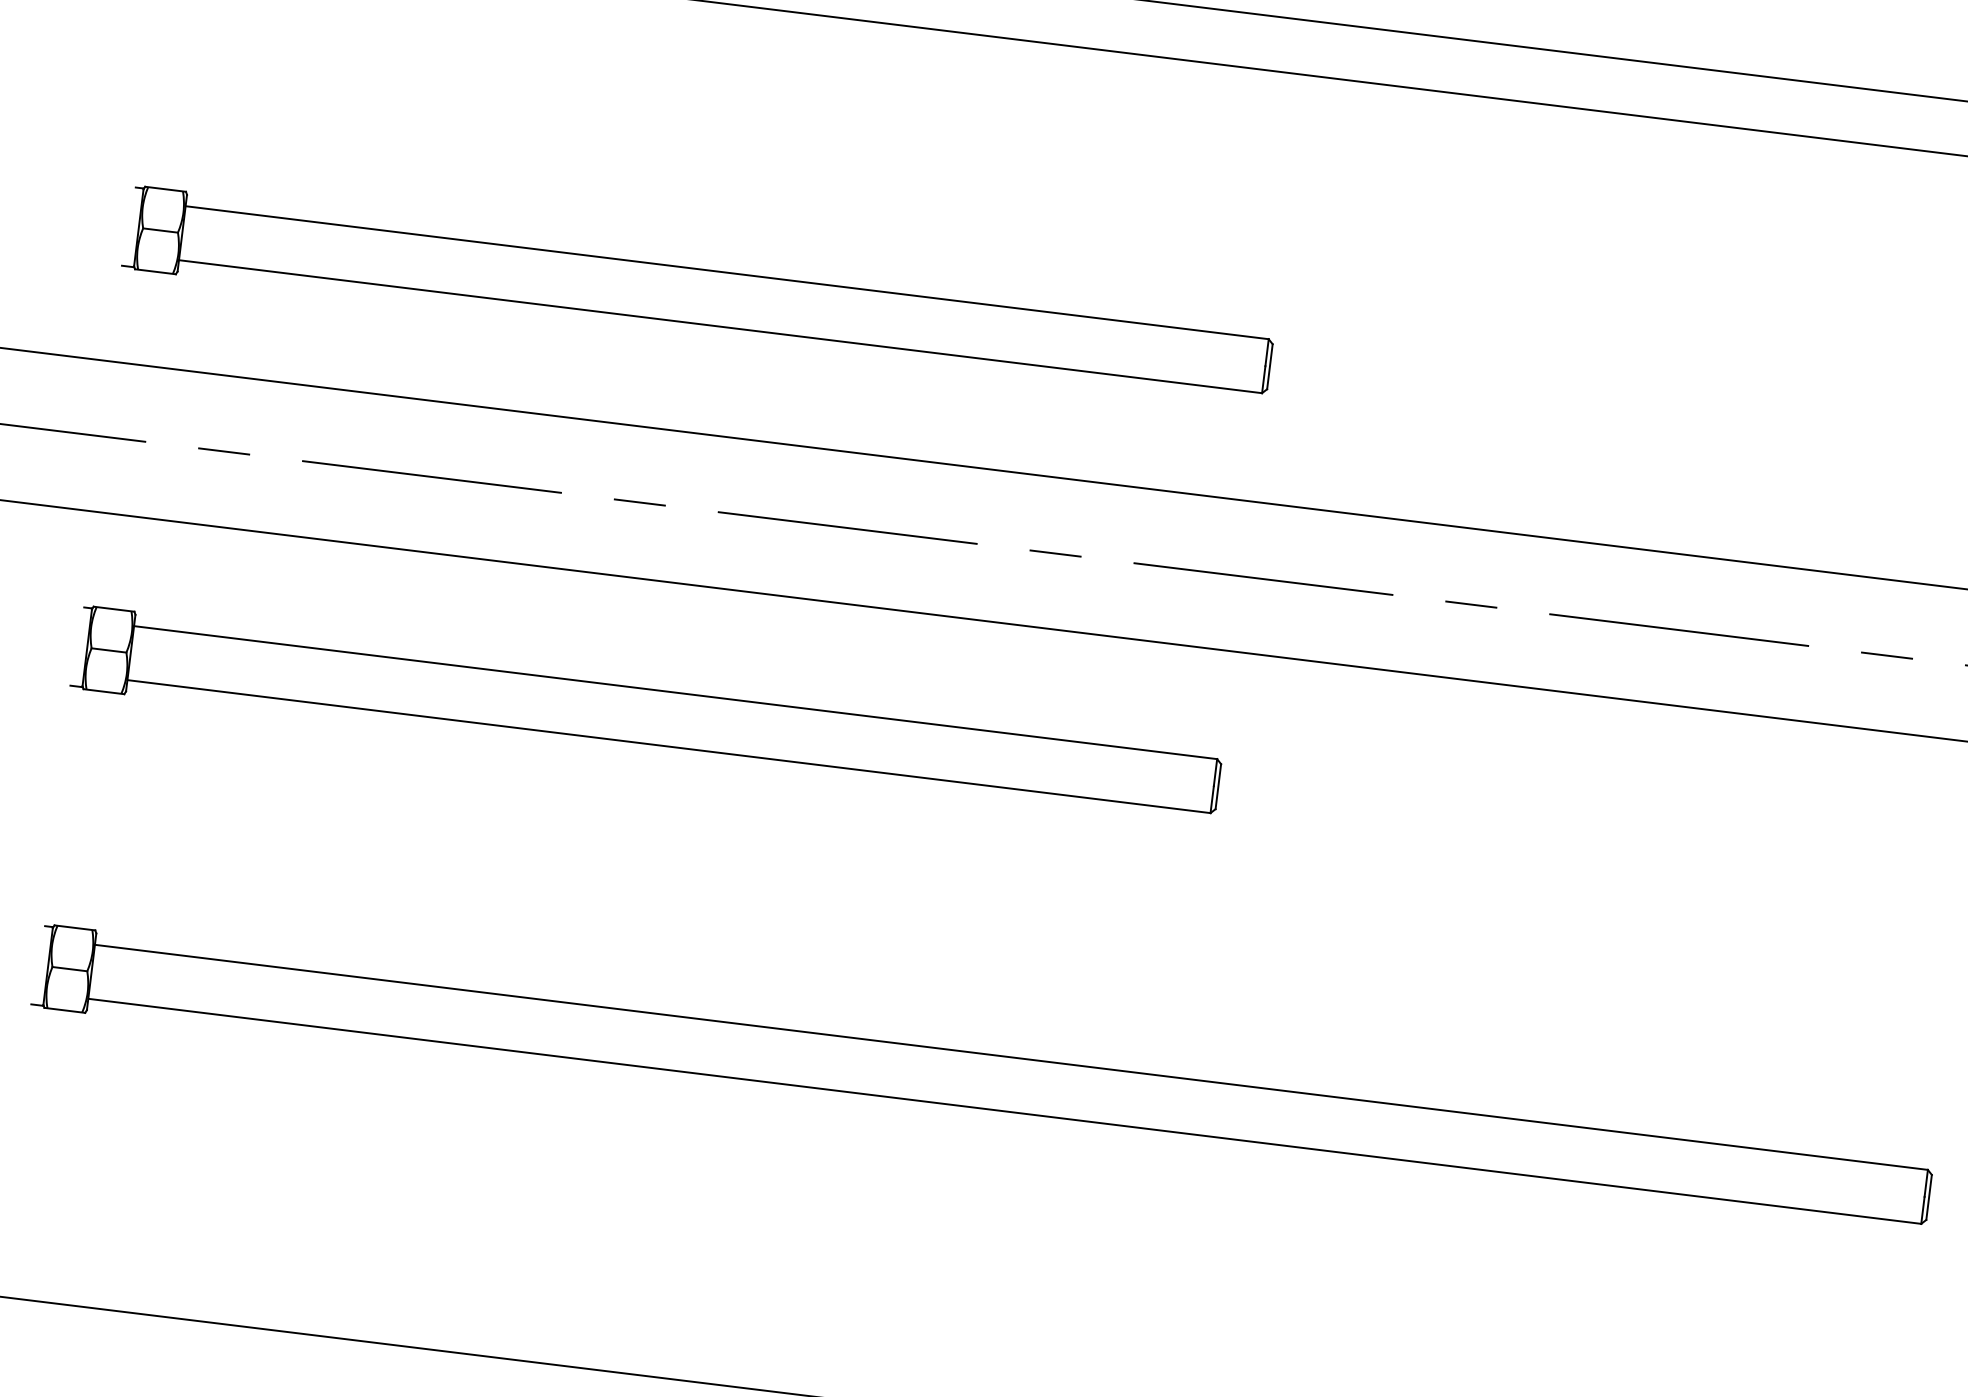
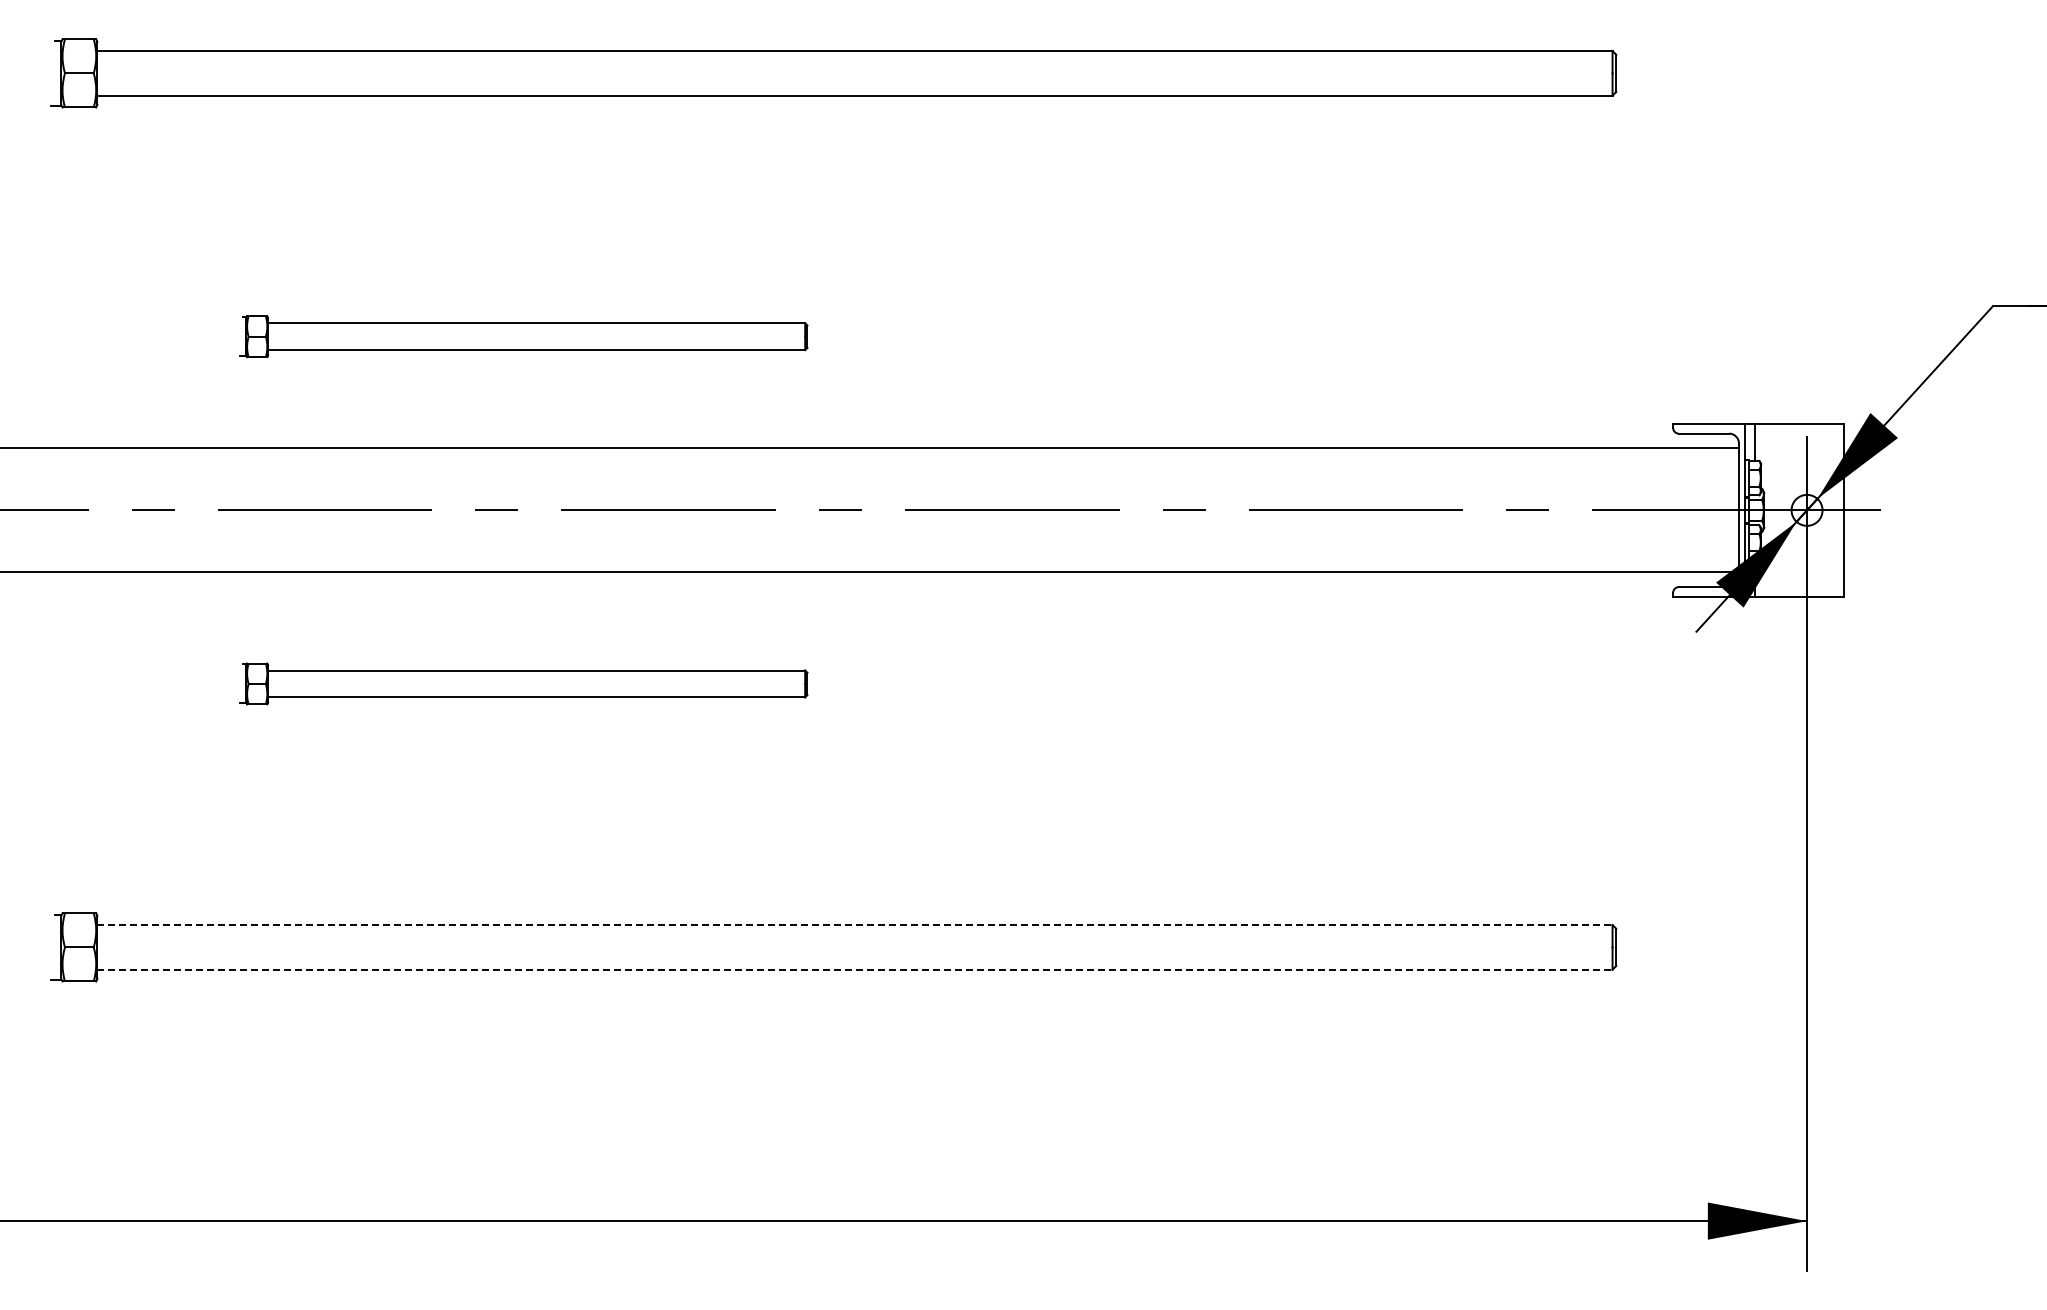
part: (697, 296) -> (523, 336), size x0.6
part: (646, 715) -> (523, 683), size x0.6
line: (1010, 1057) -> (854, 925), solid -> dashed
line: (1004, 1111) -> (854, 969), solid -> dashed

